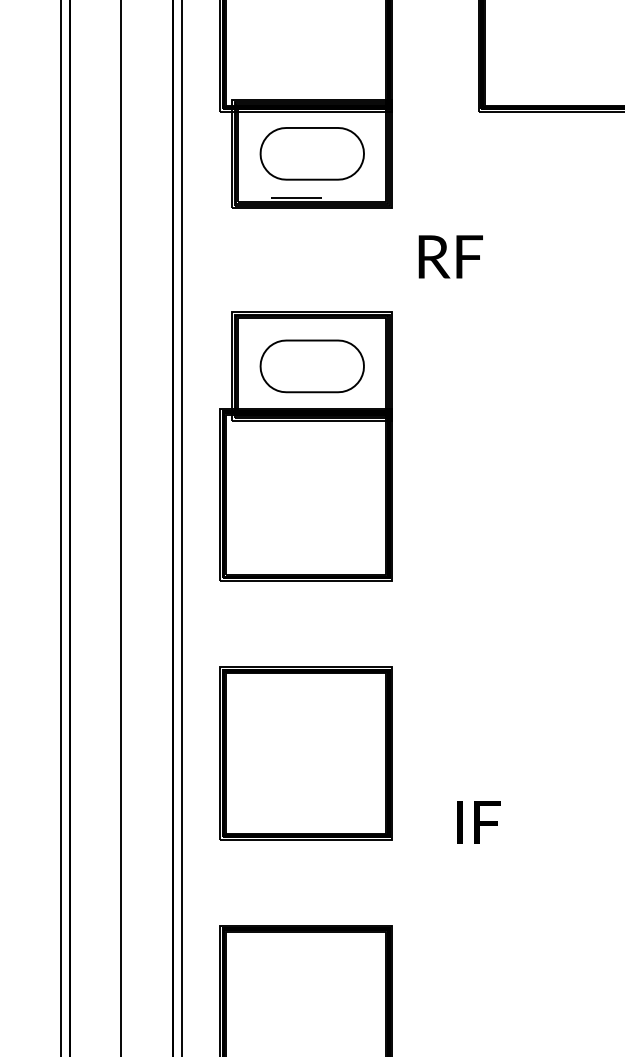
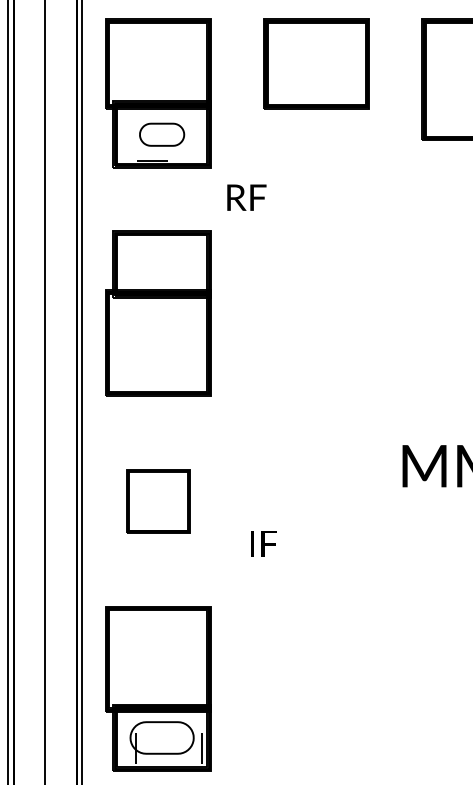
part: (311, 153) -> (161, 134), size x0.7
part: (311, 366) -> (161, 264), removed
part: (306, 753) -> (158, 501), size x0.6

